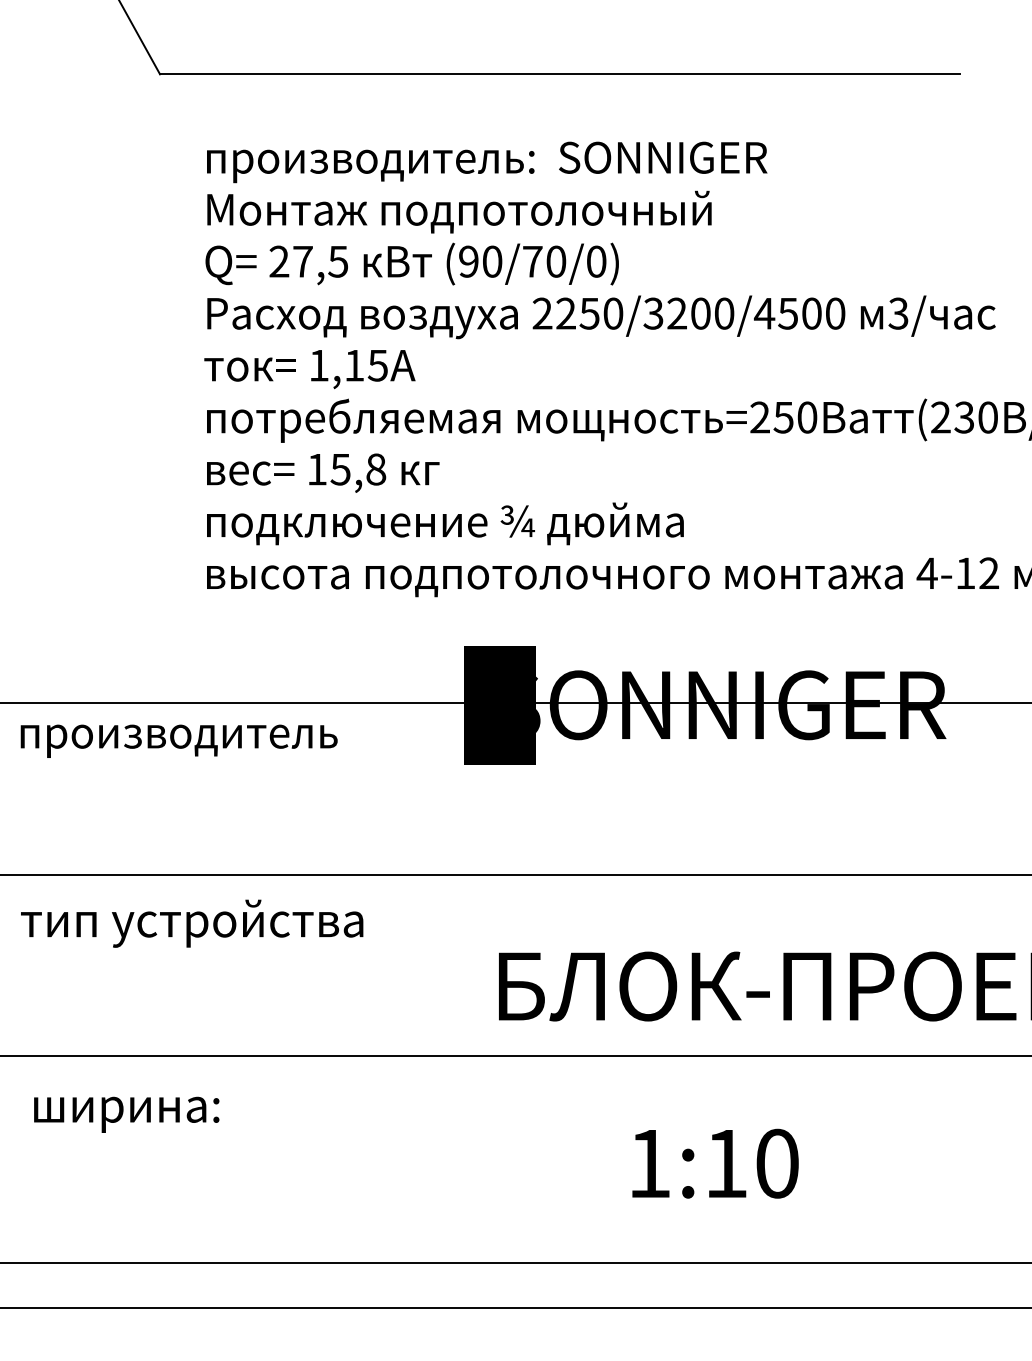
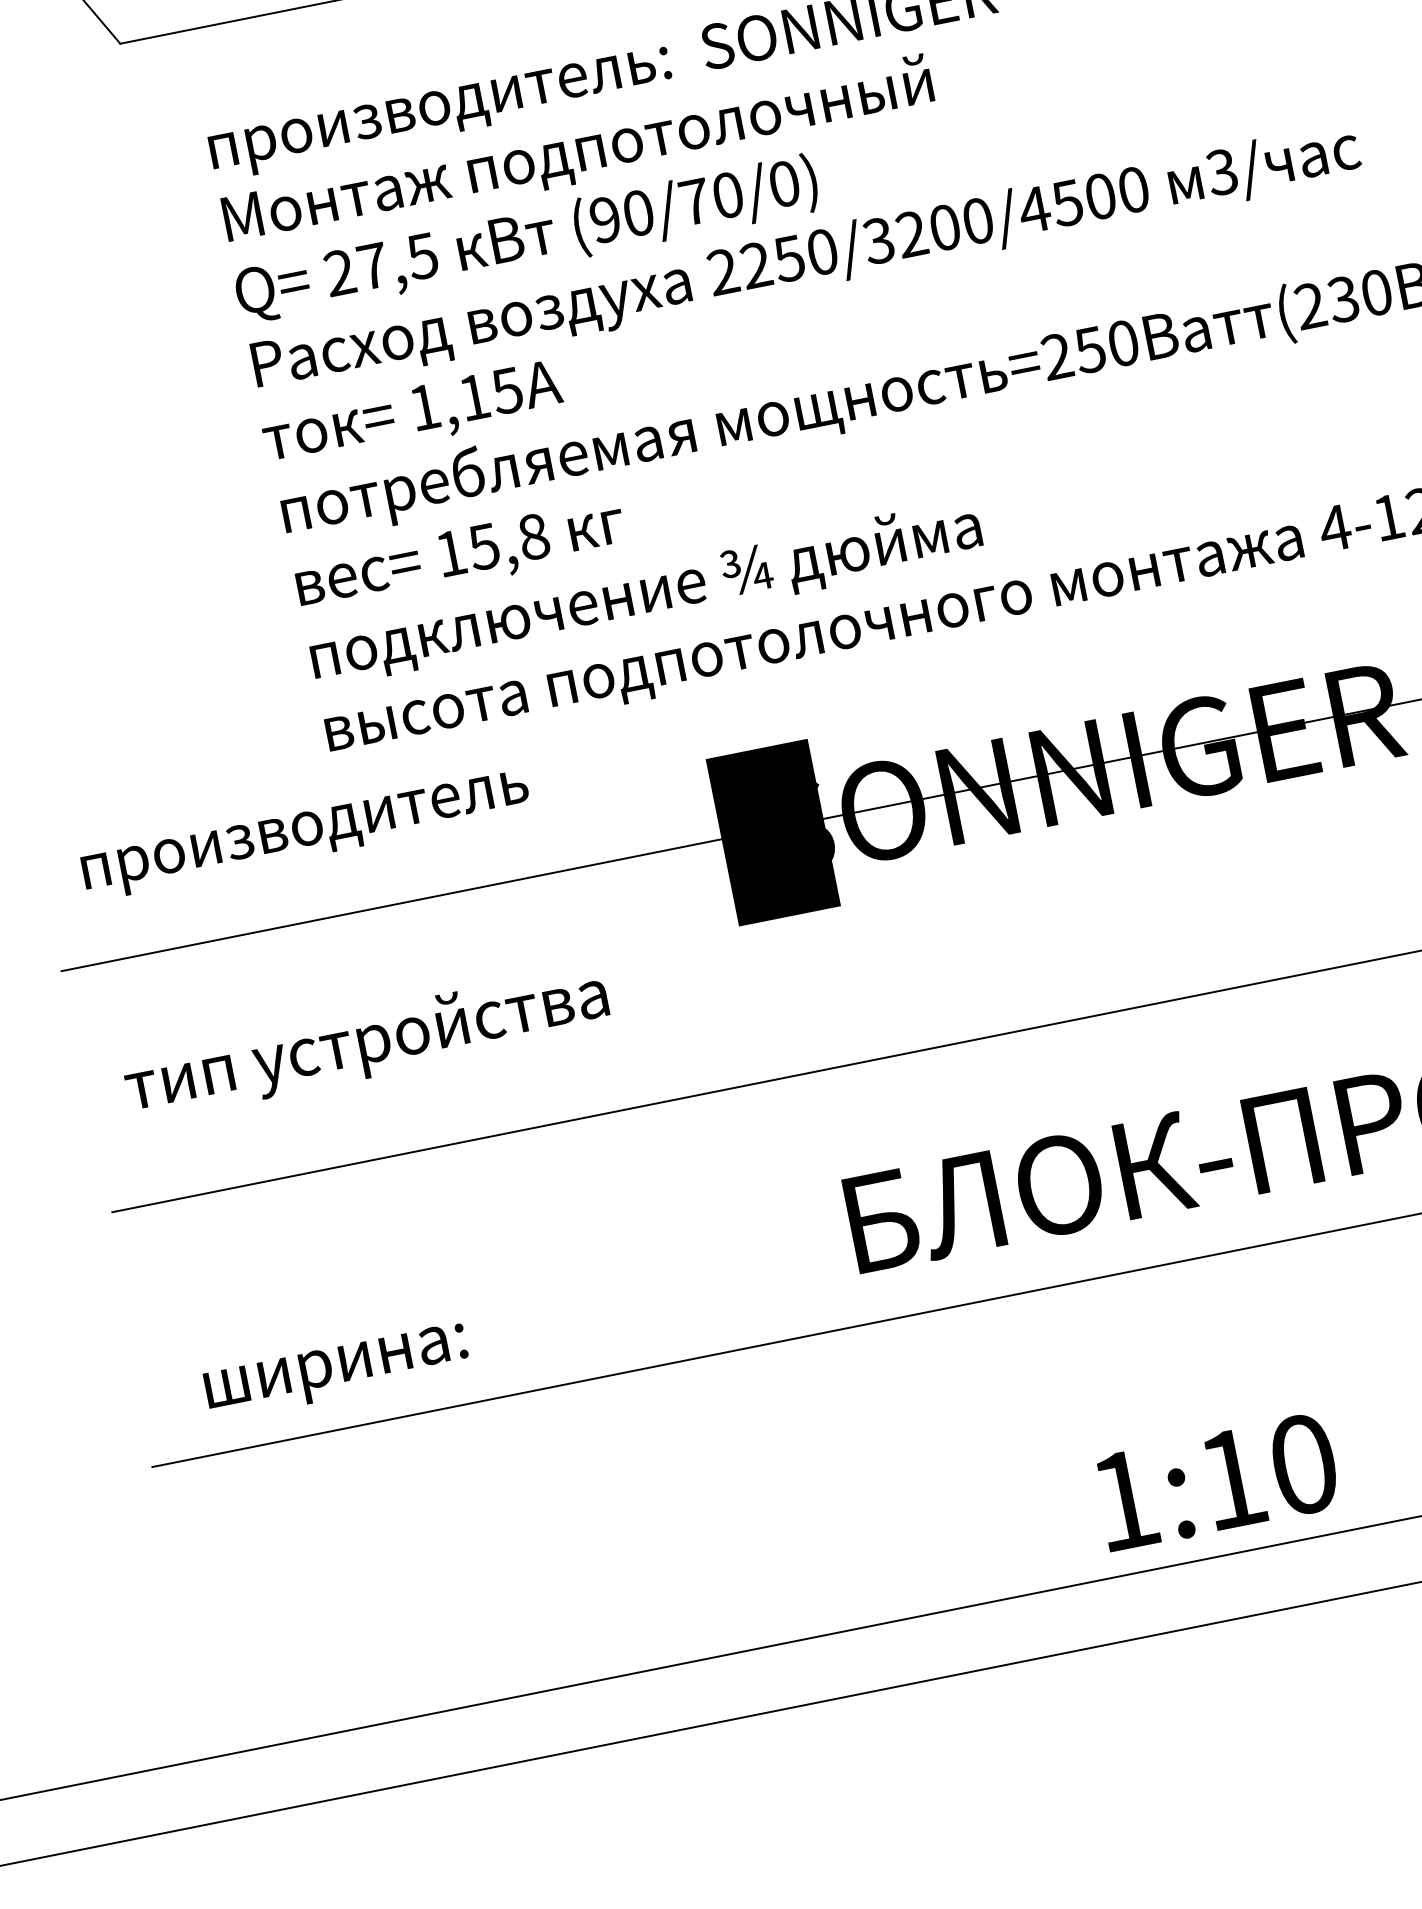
text: (178, 740) -> (305, 834), moved
text: (192, 923) -> (367, 1043), moved
text: (126, 1114) -> (336, 1371), moved
text: (715, 1163) -> (1216, 1481), moved

